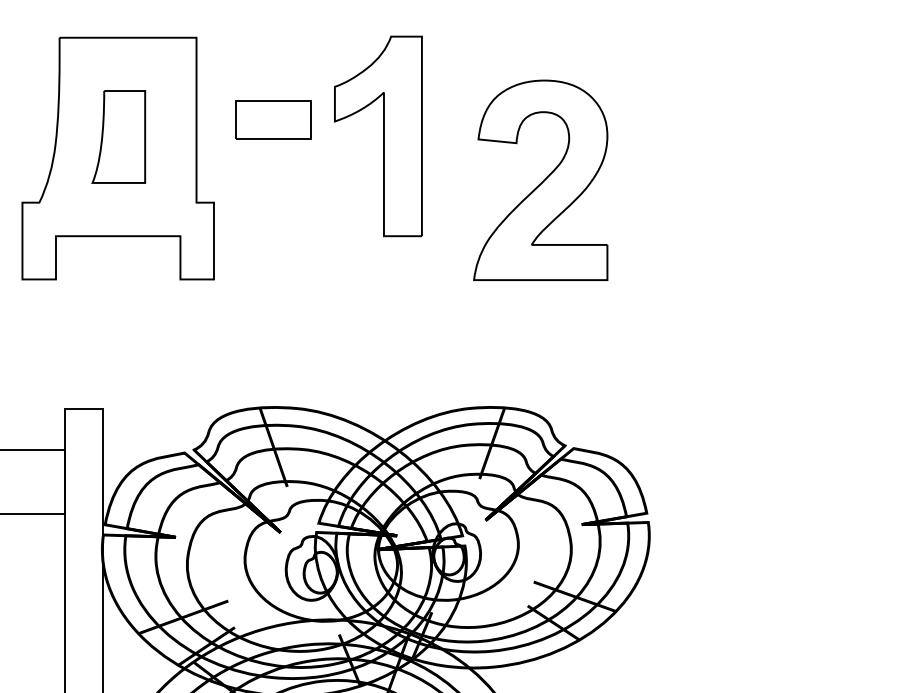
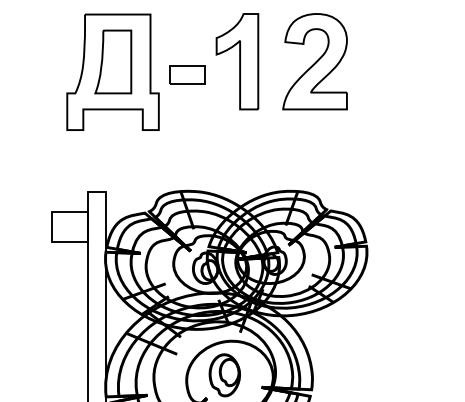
part: (273, 119) -> (187, 74), moved
part: (119, 135) -> (113, 61), size x1.43
part: (539, 179) -> (314, 61), moved

